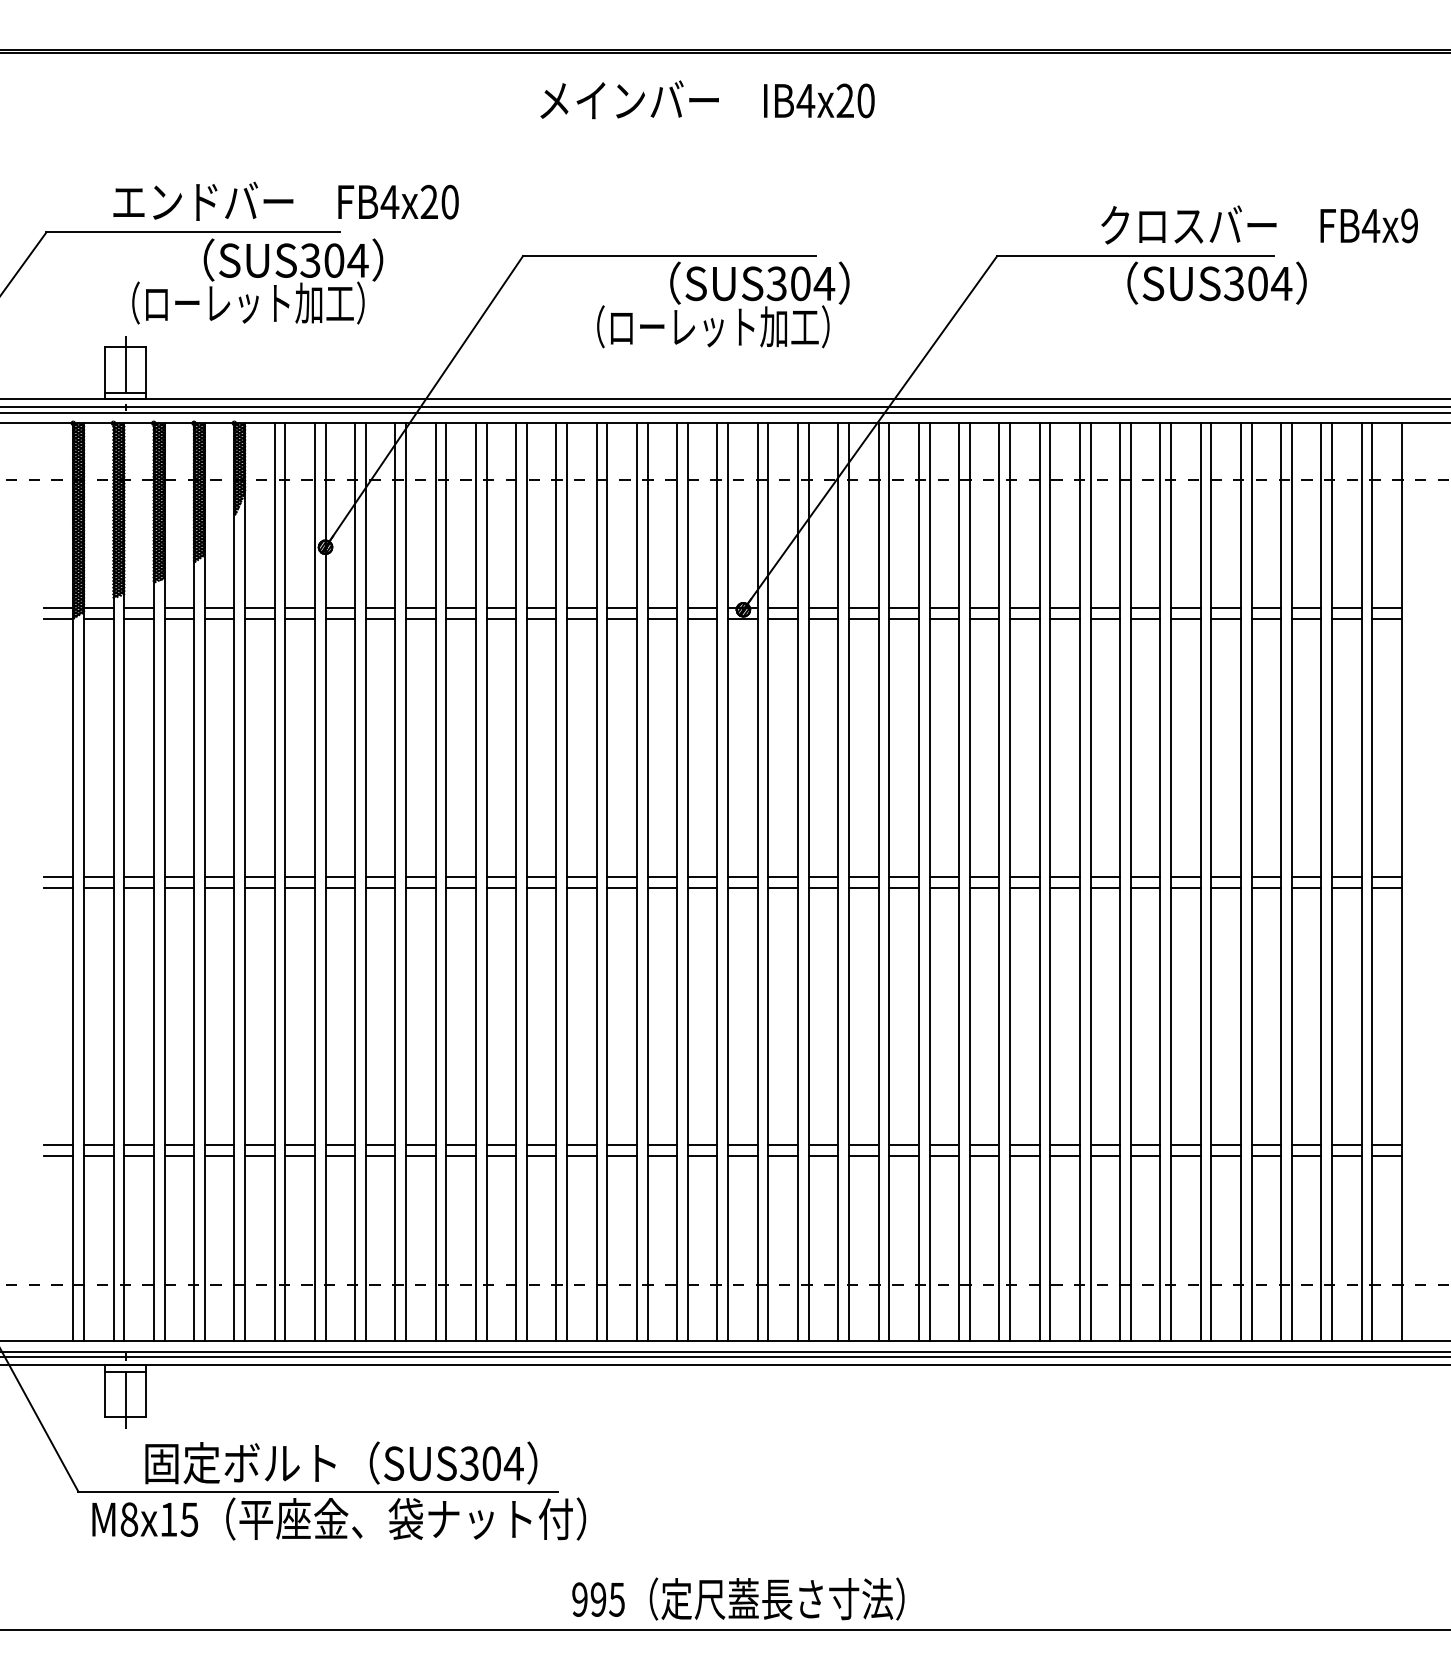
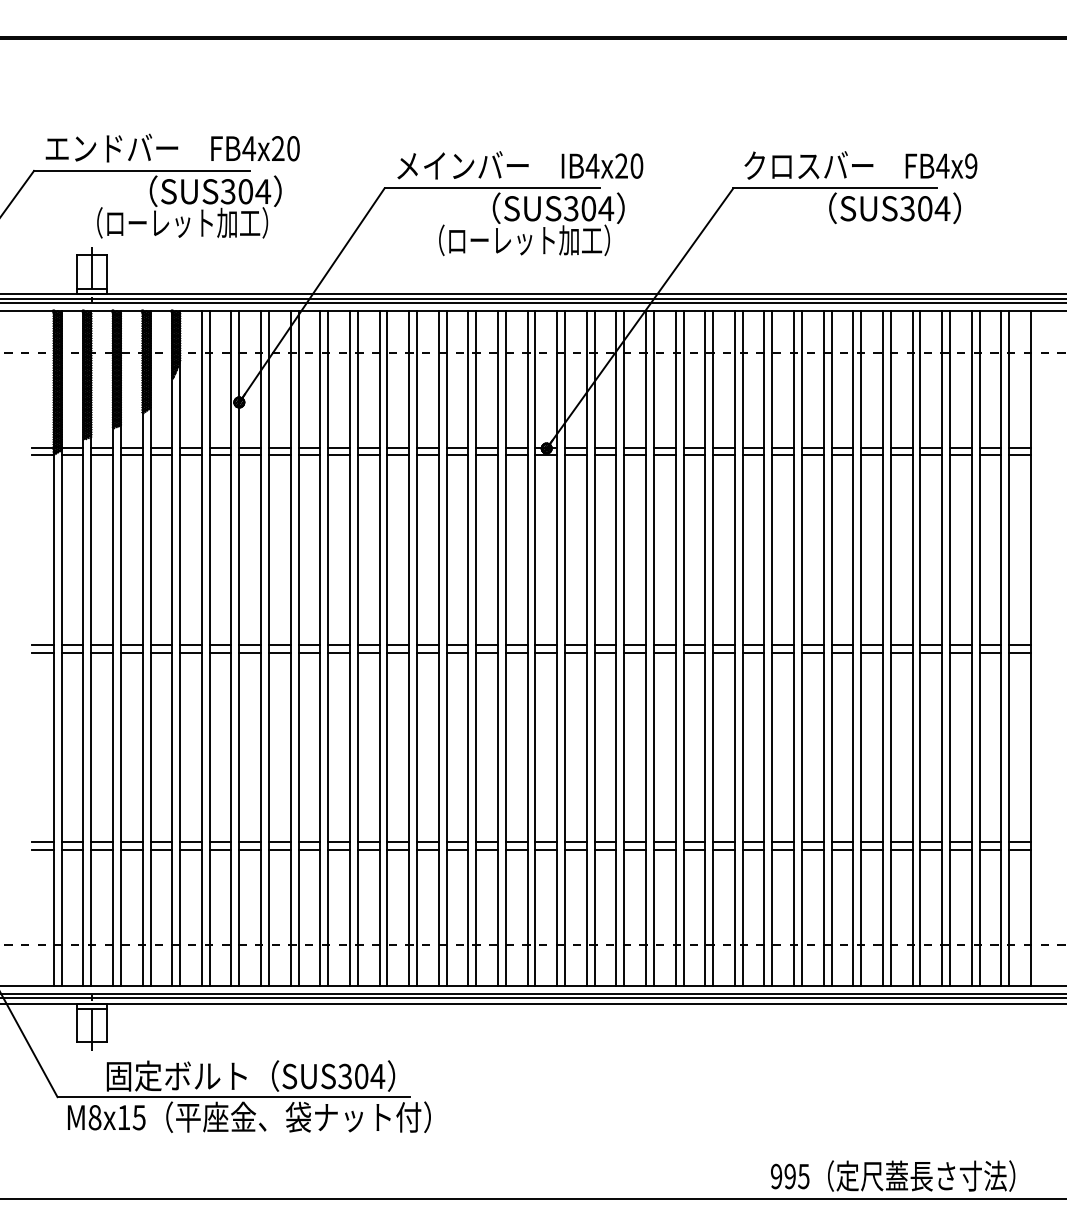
text: (707, 99) -> (520, 165), moved
text: (285, 200) -> (172, 147), moved
text: (1259, 224) -> (860, 165), moved
text: (738, 1598) -> (893, 1175), moved

